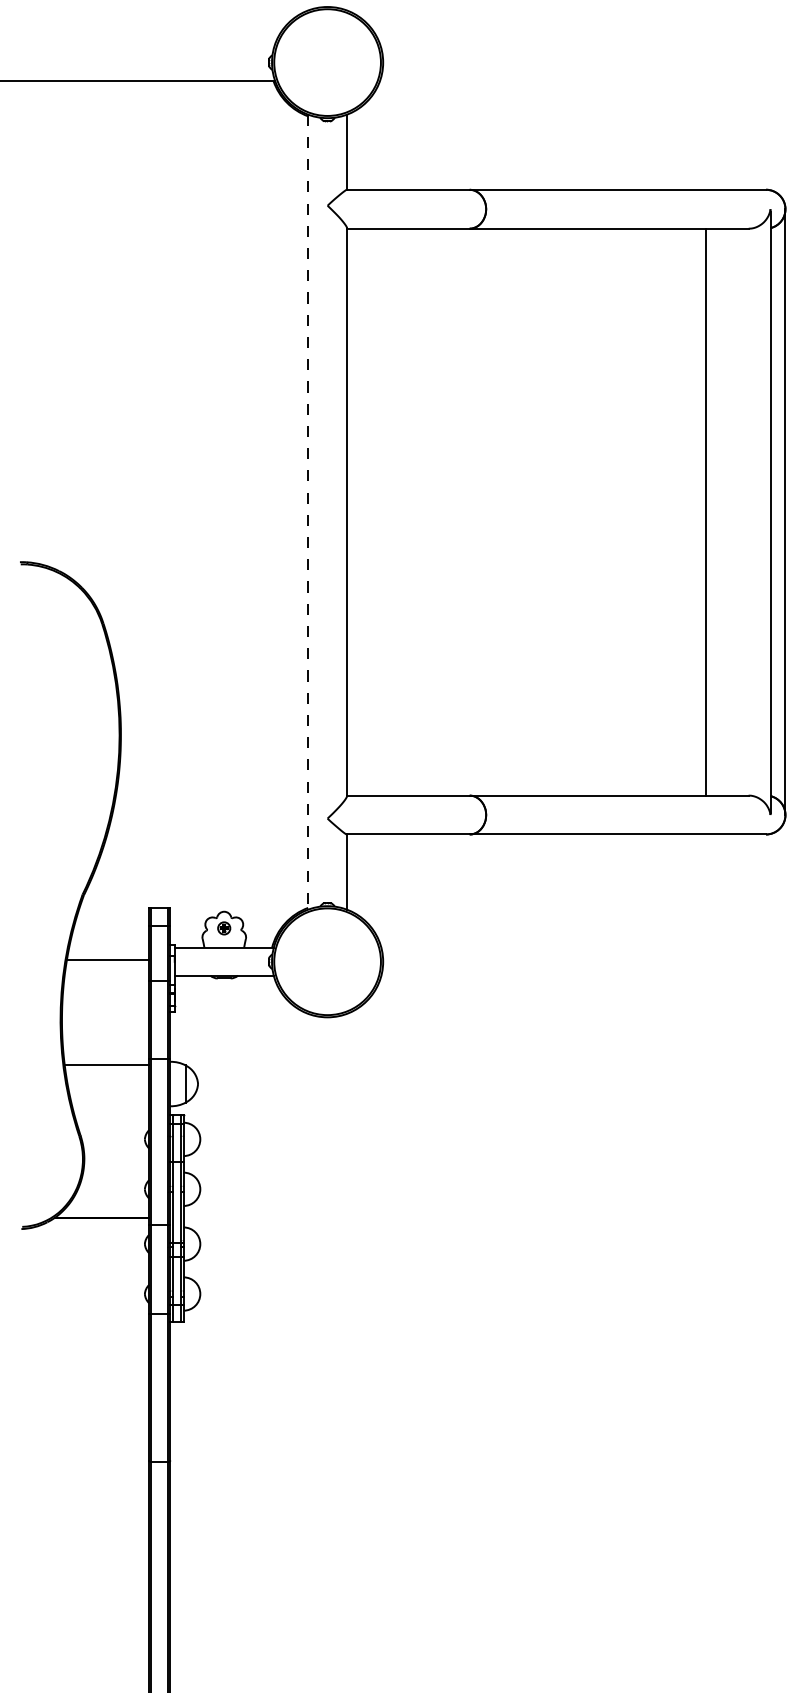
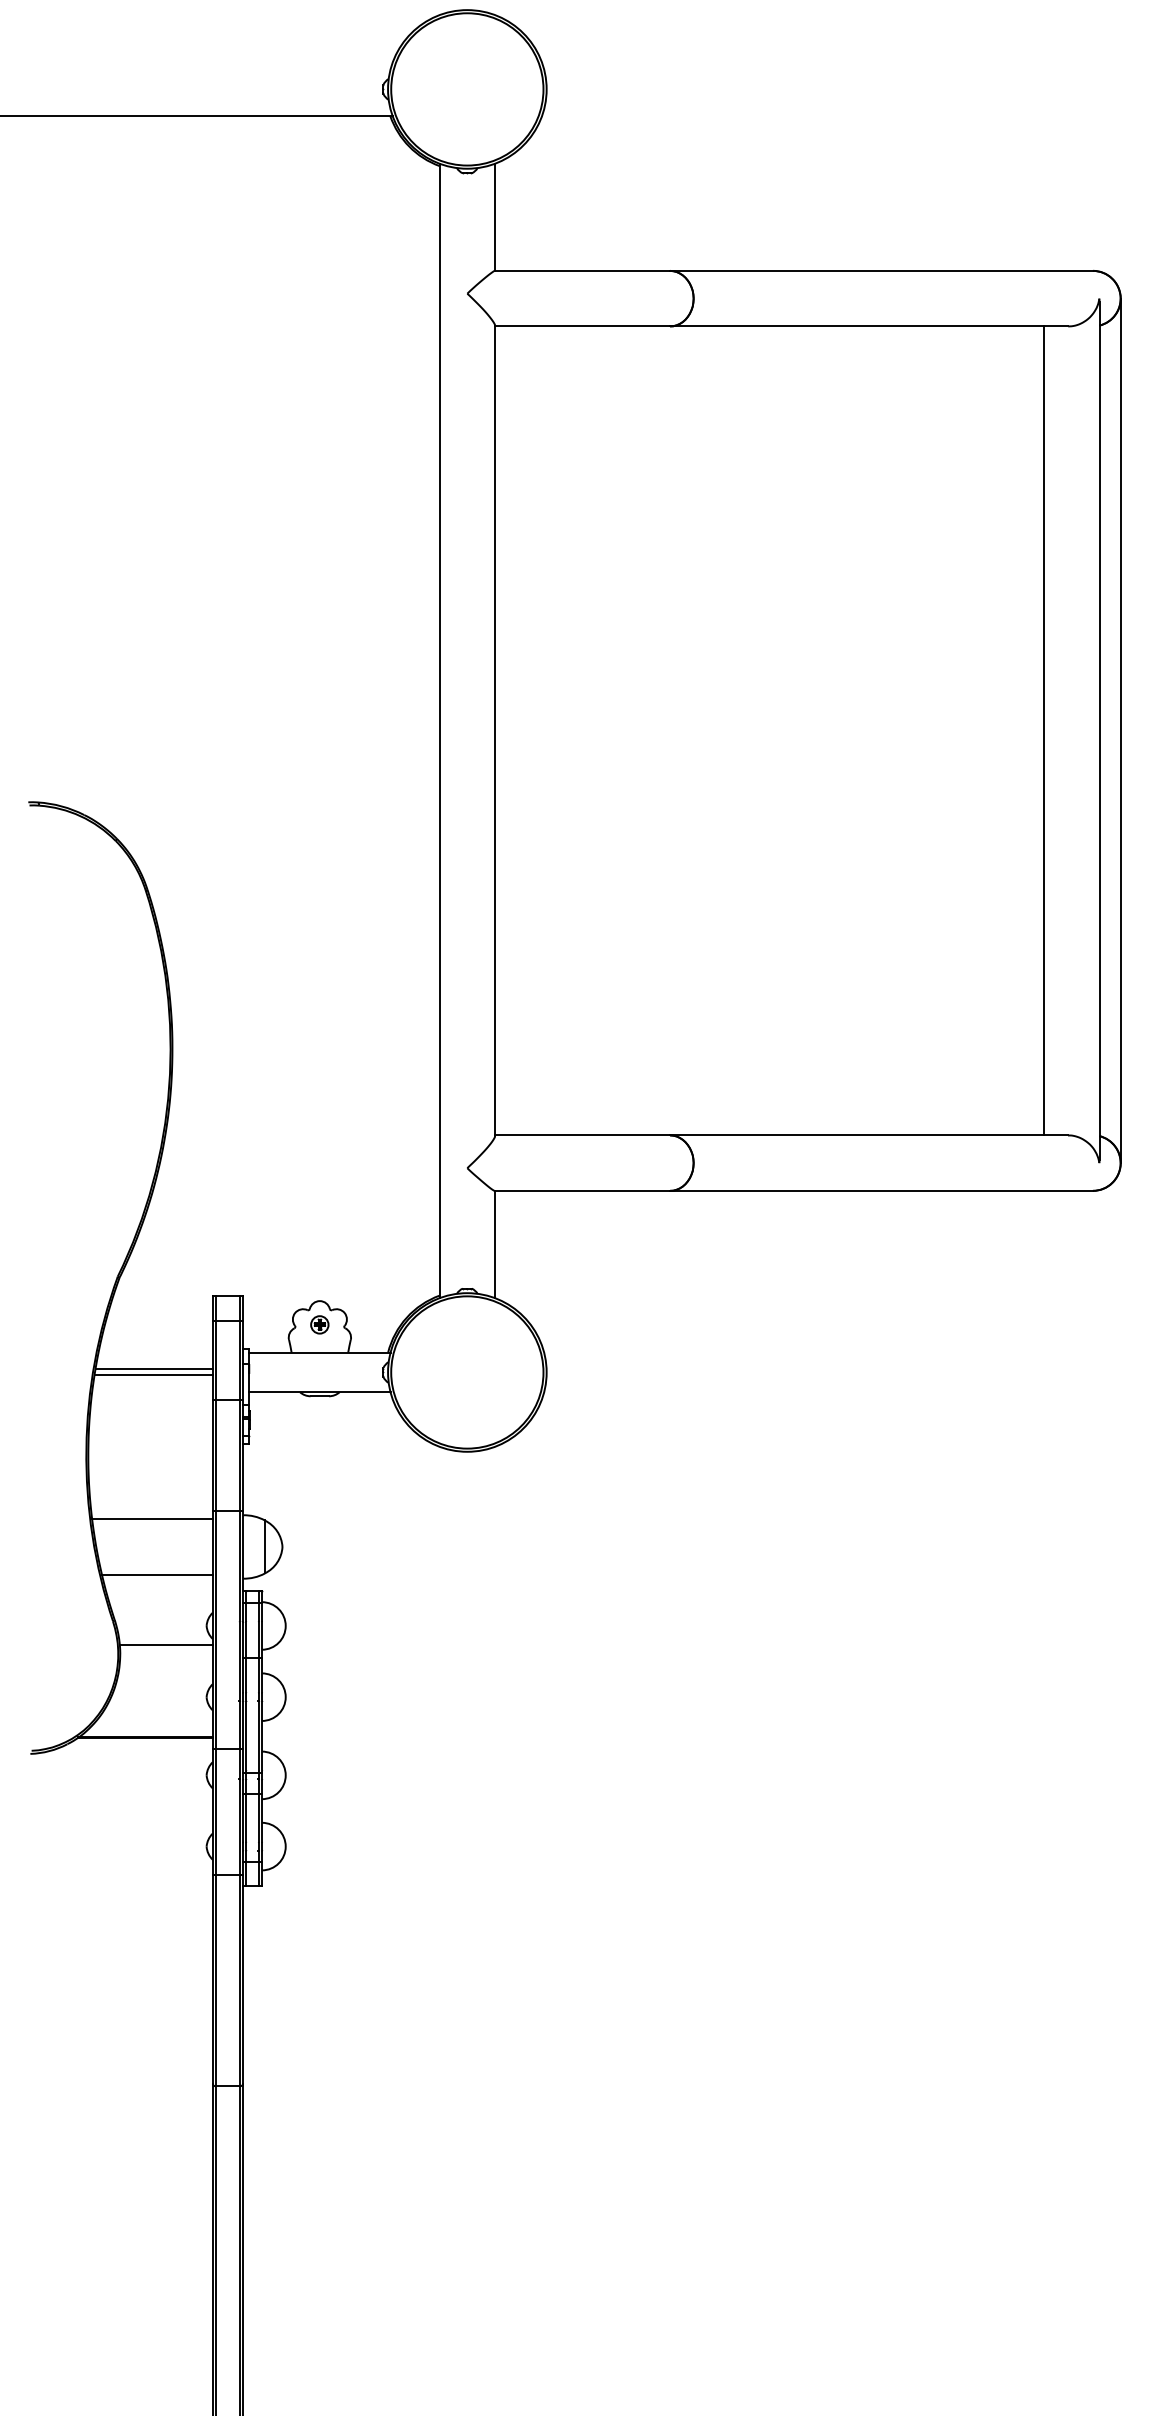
line: (706, 511) -> (1044, 730), moved
line: (308, 512) -> (439, 731), dashed -> solid
line: (107, 963) -> (153, 1374), added
line: (110, 1103) -> (157, 1574), added
line: (116, 1152) -> (165, 1644), added

